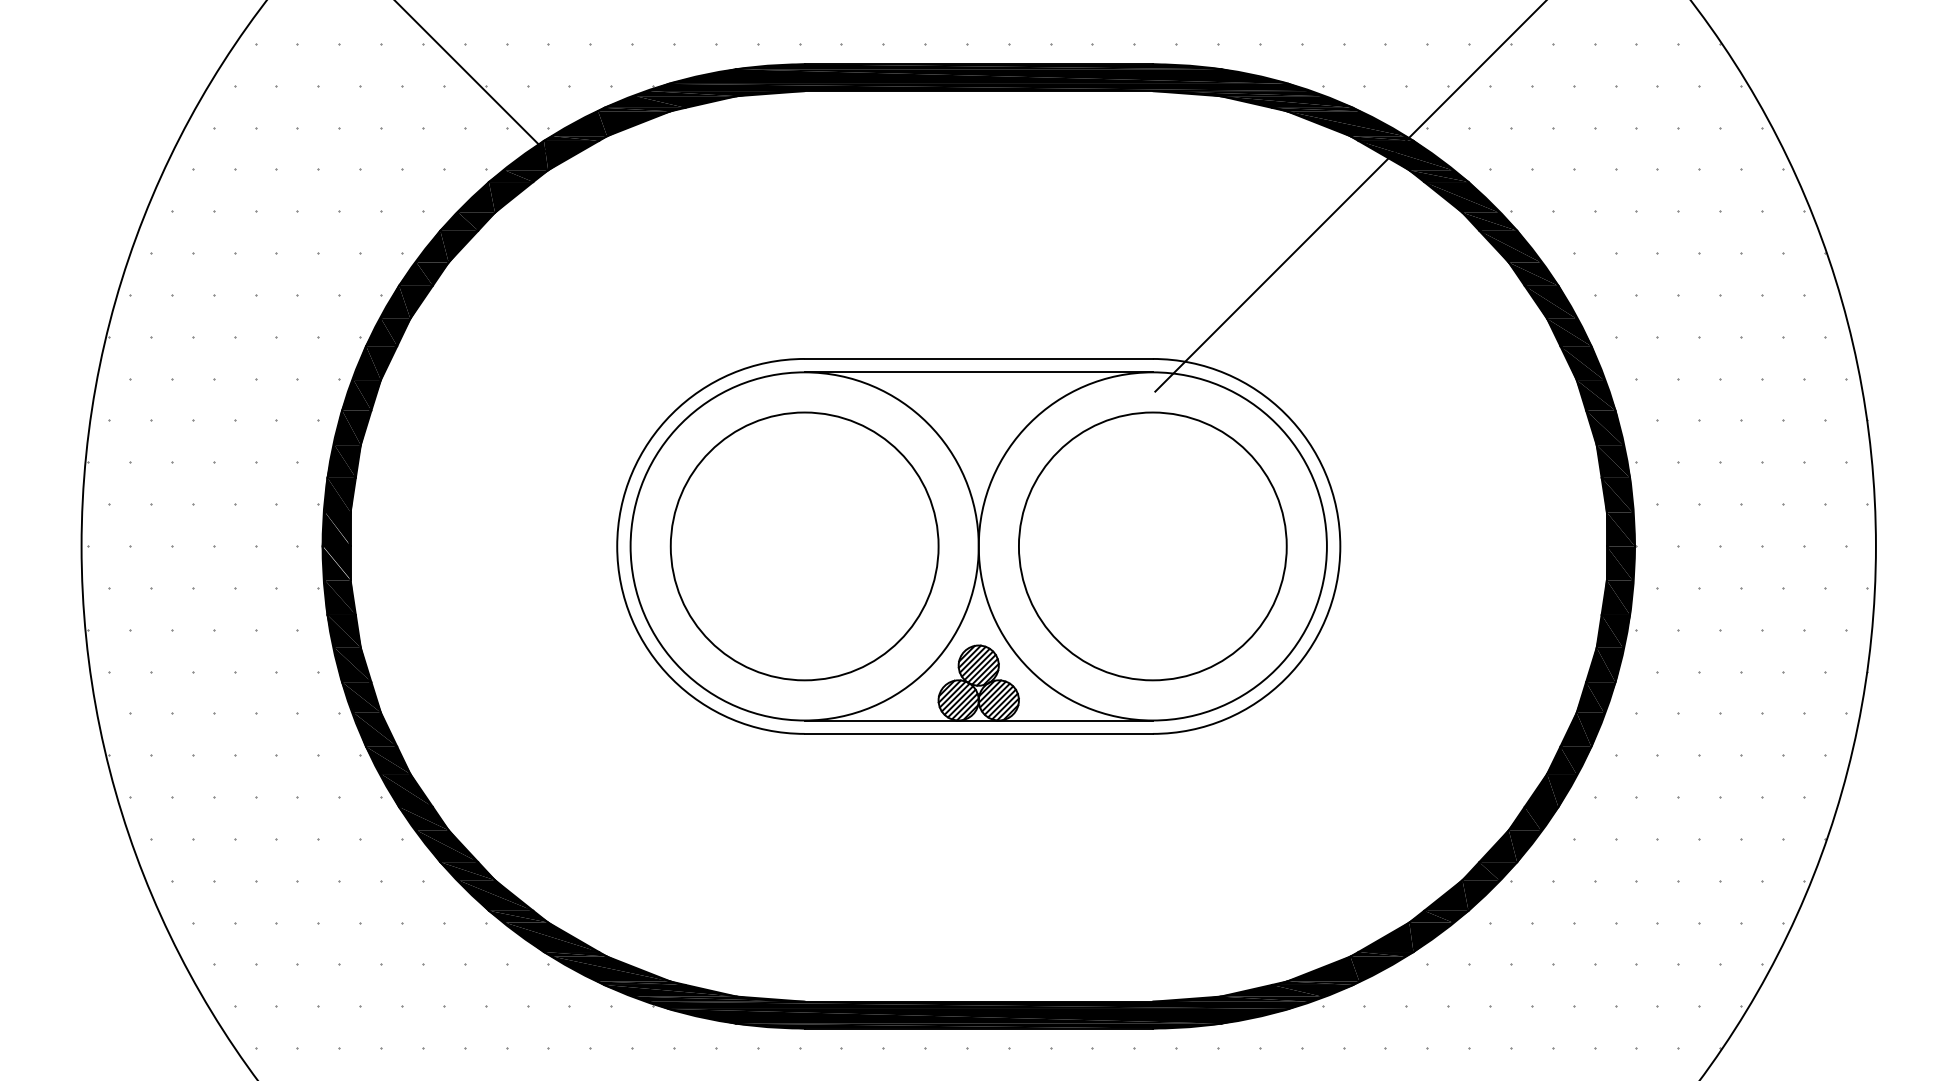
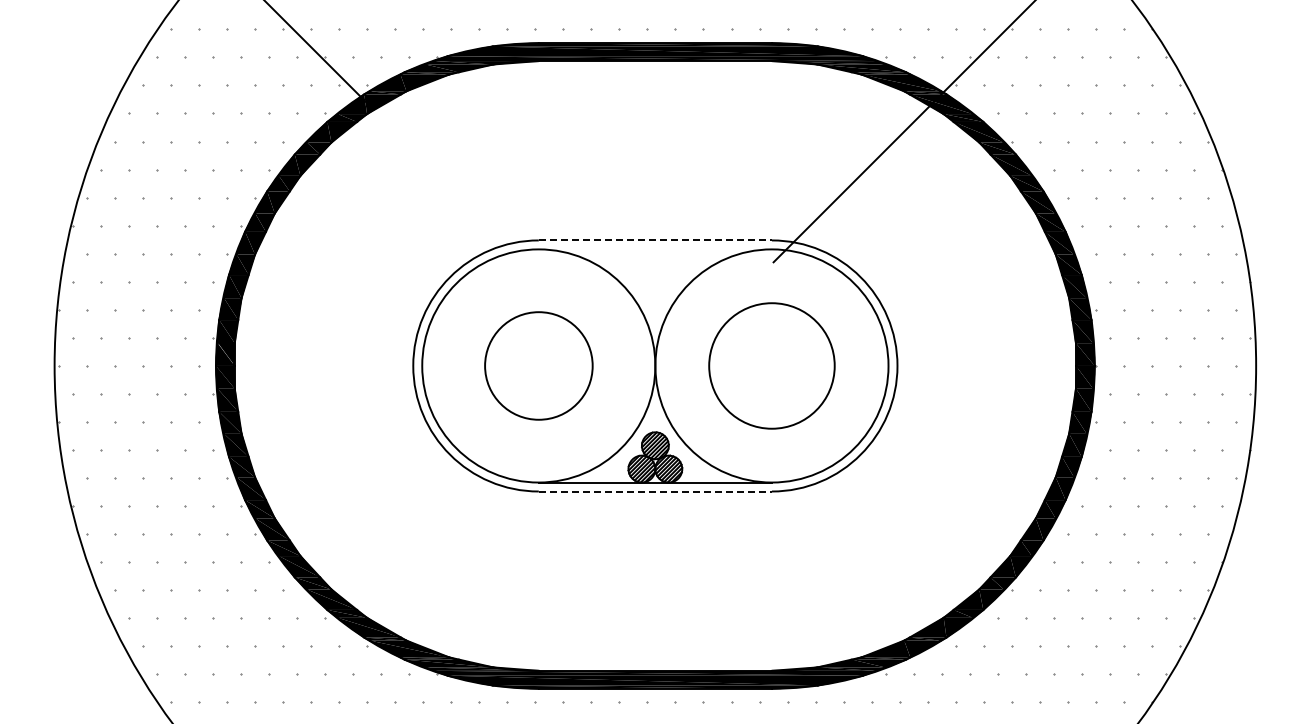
line: (978, 359) -> (655, 240), solid -> dashed
line: (977, 372) -> (654, 249), removed
circle: (804, 545) -> (538, 365), size x0.6
circle: (1152, 545) -> (771, 365), size x0.7
line: (978, 733) -> (655, 491), solid -> dashed

